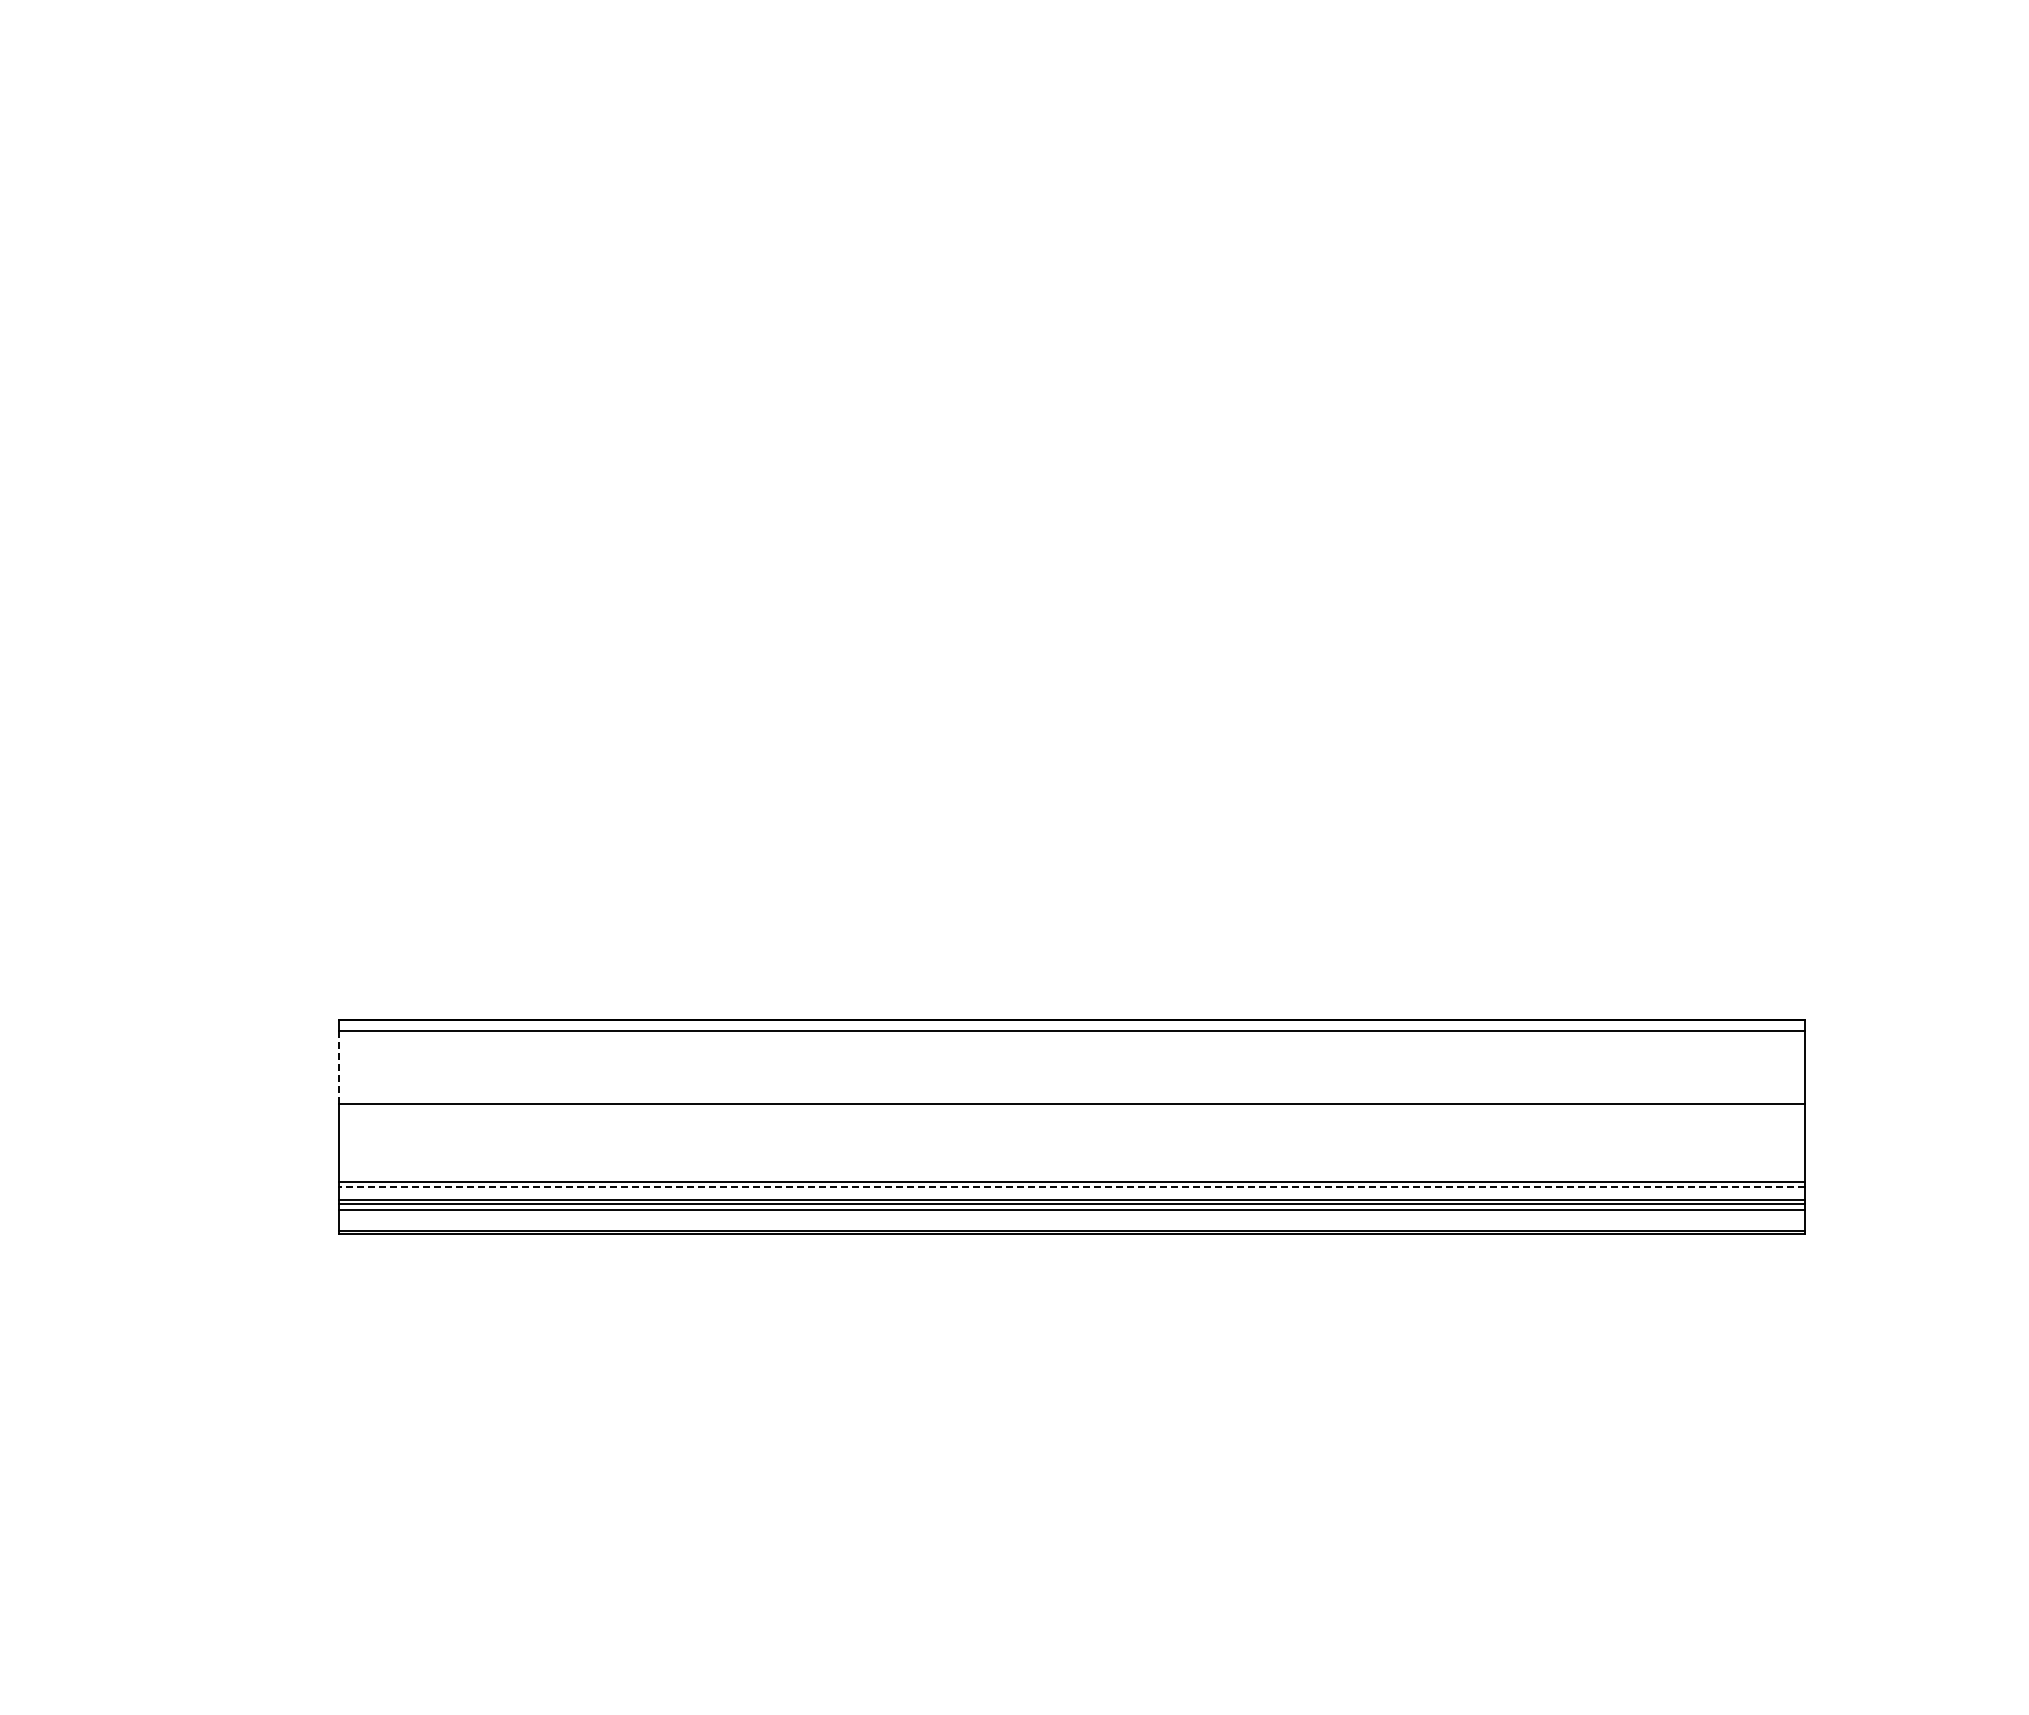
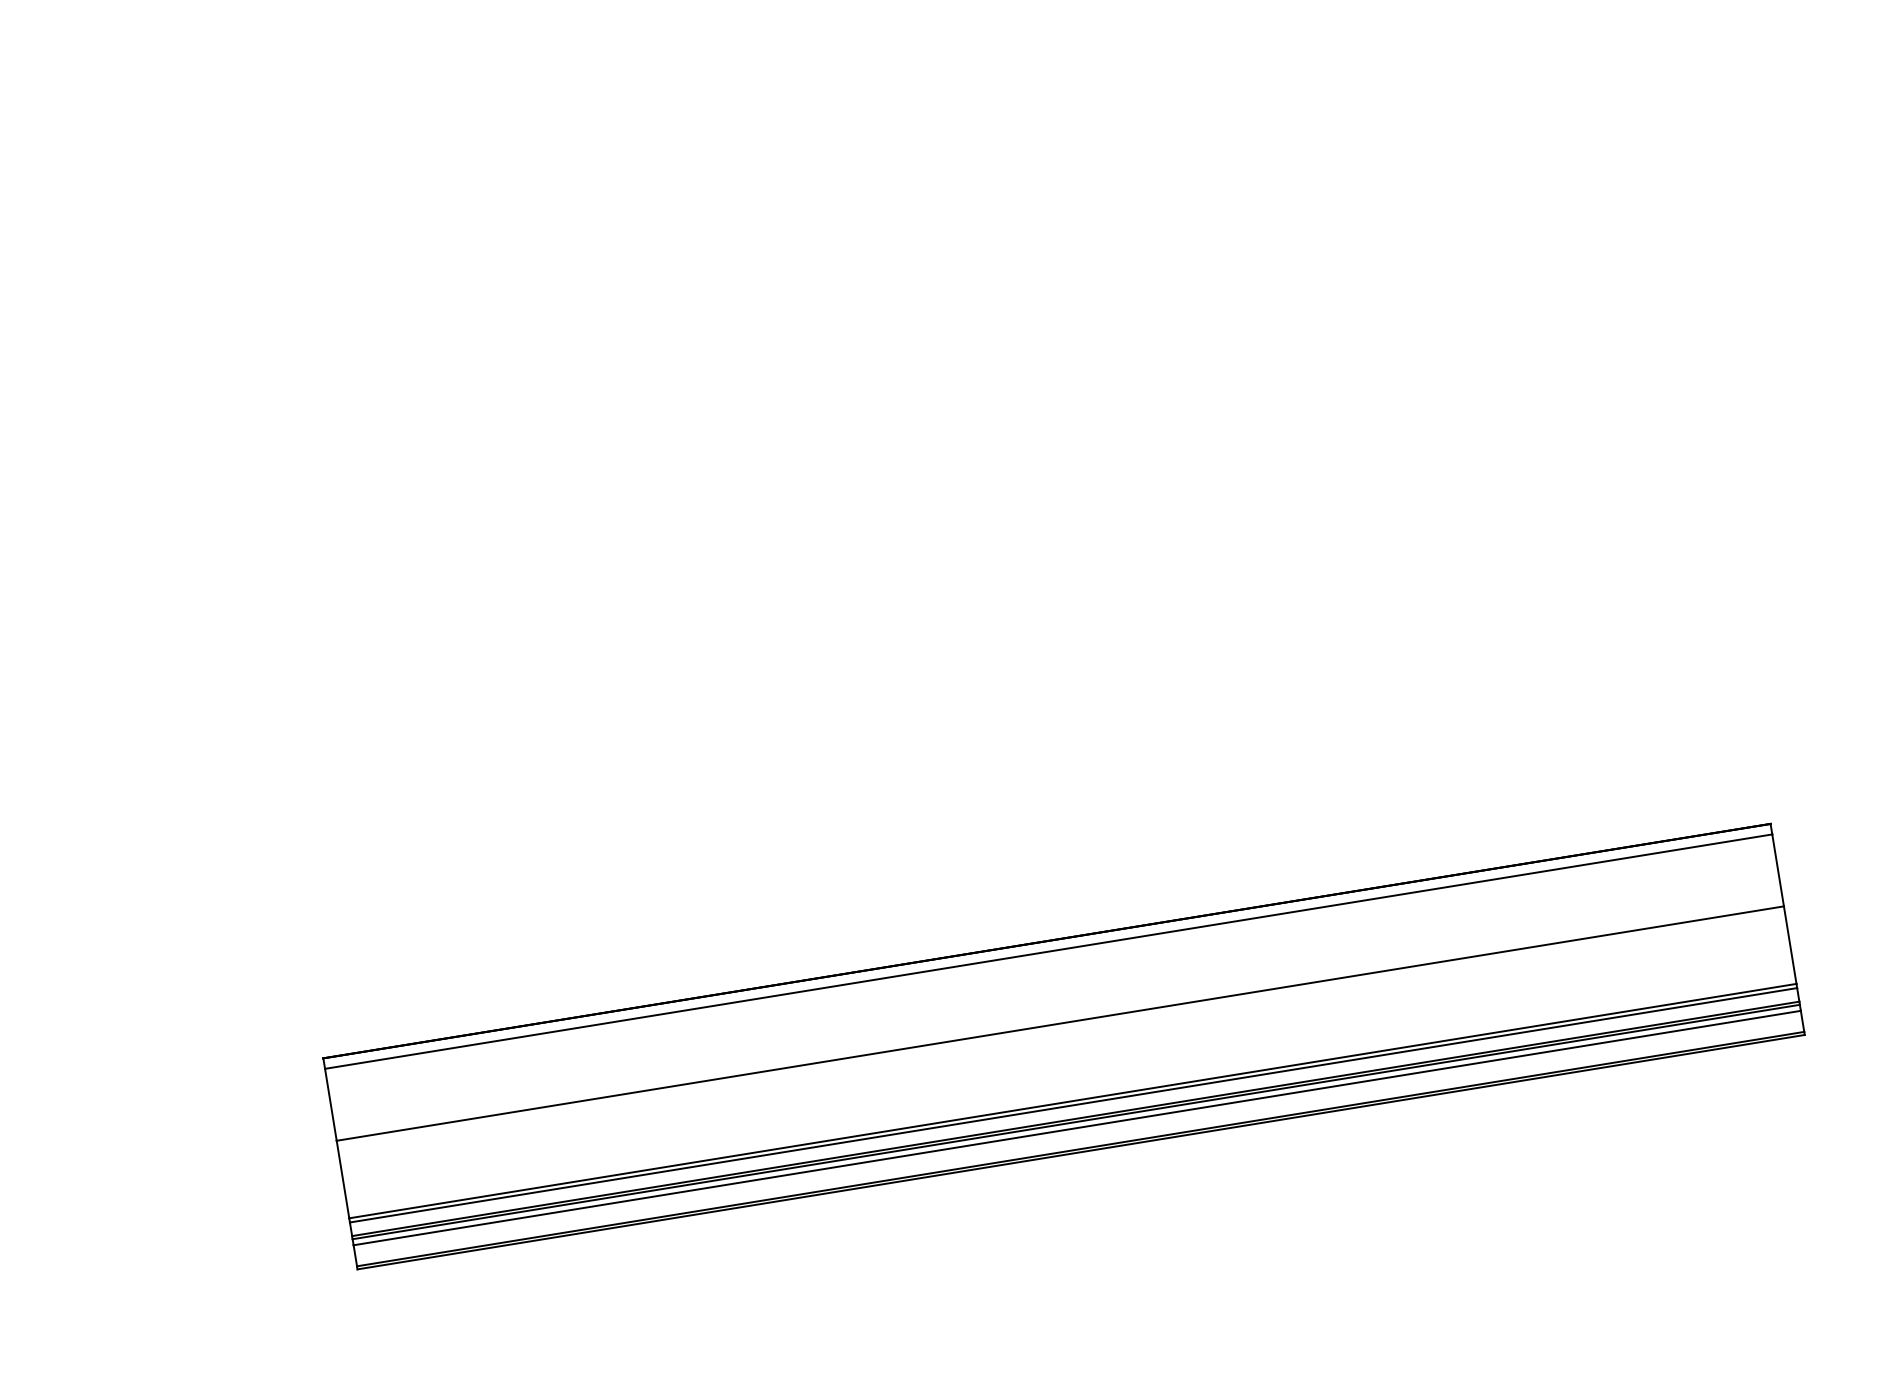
line: (339, 1067) -> (331, 1104), dashed -> solid
line: (1071, 1186) -> (1072, 1105), dashed -> solid

